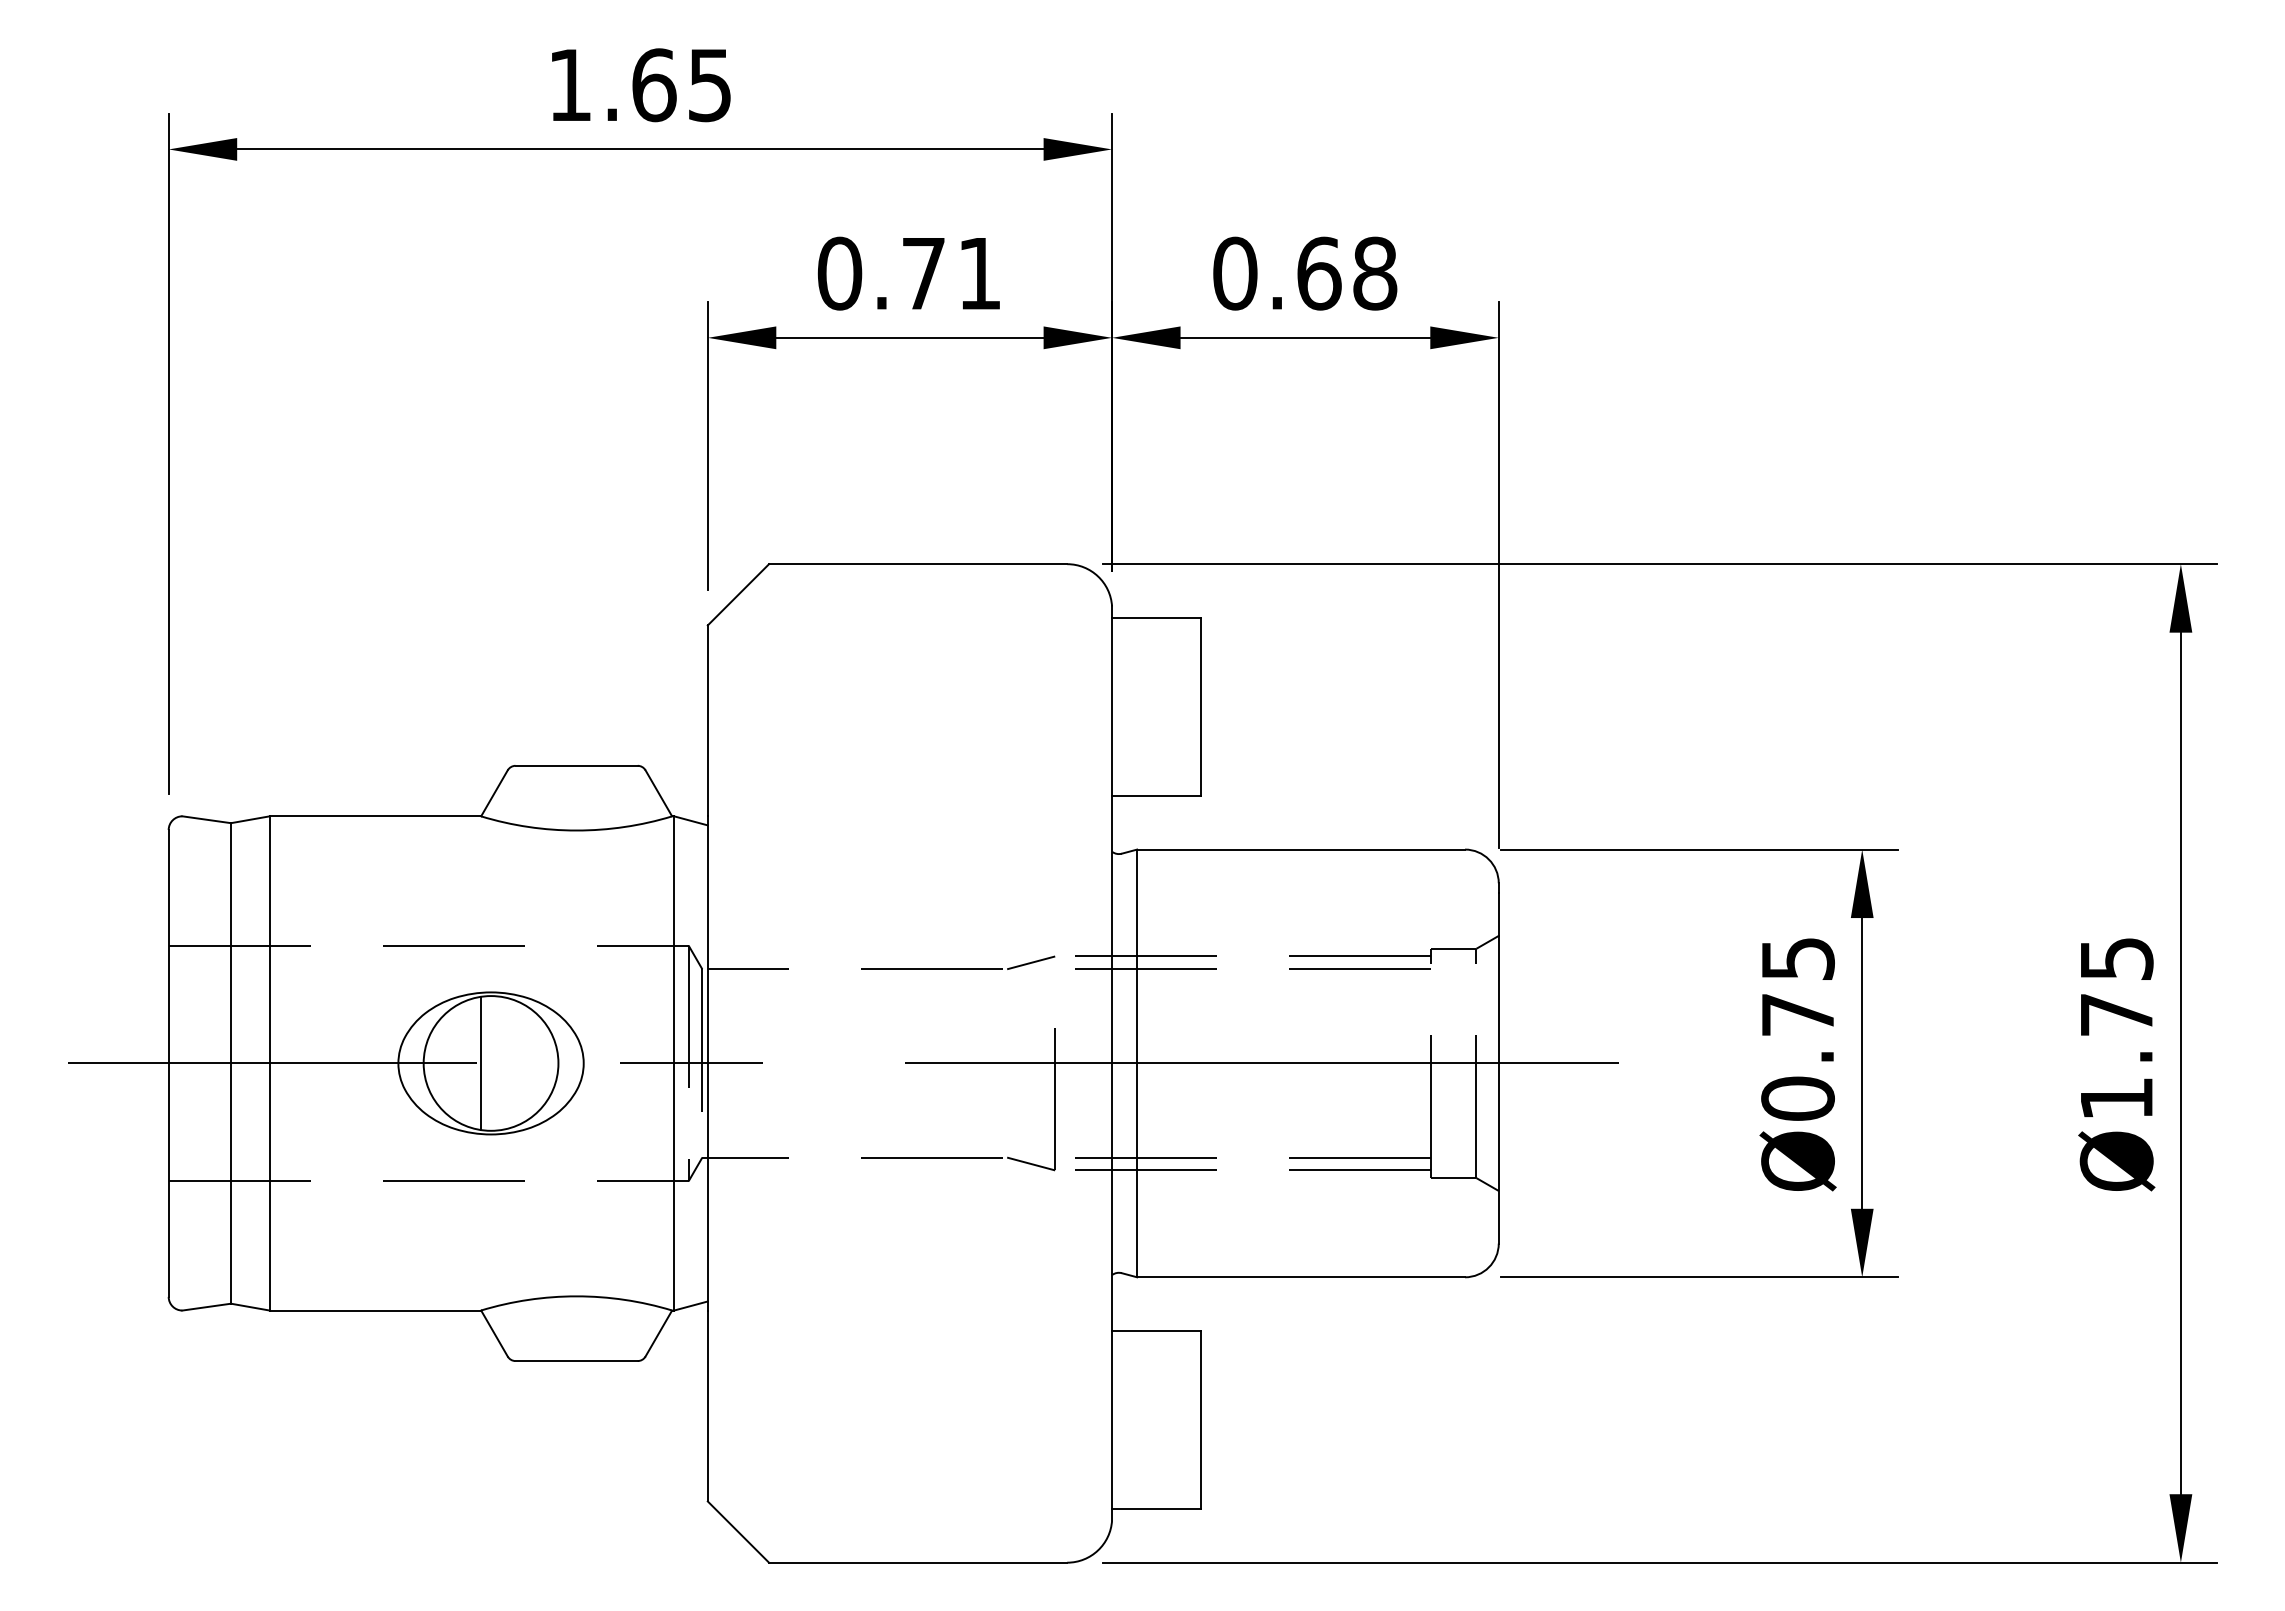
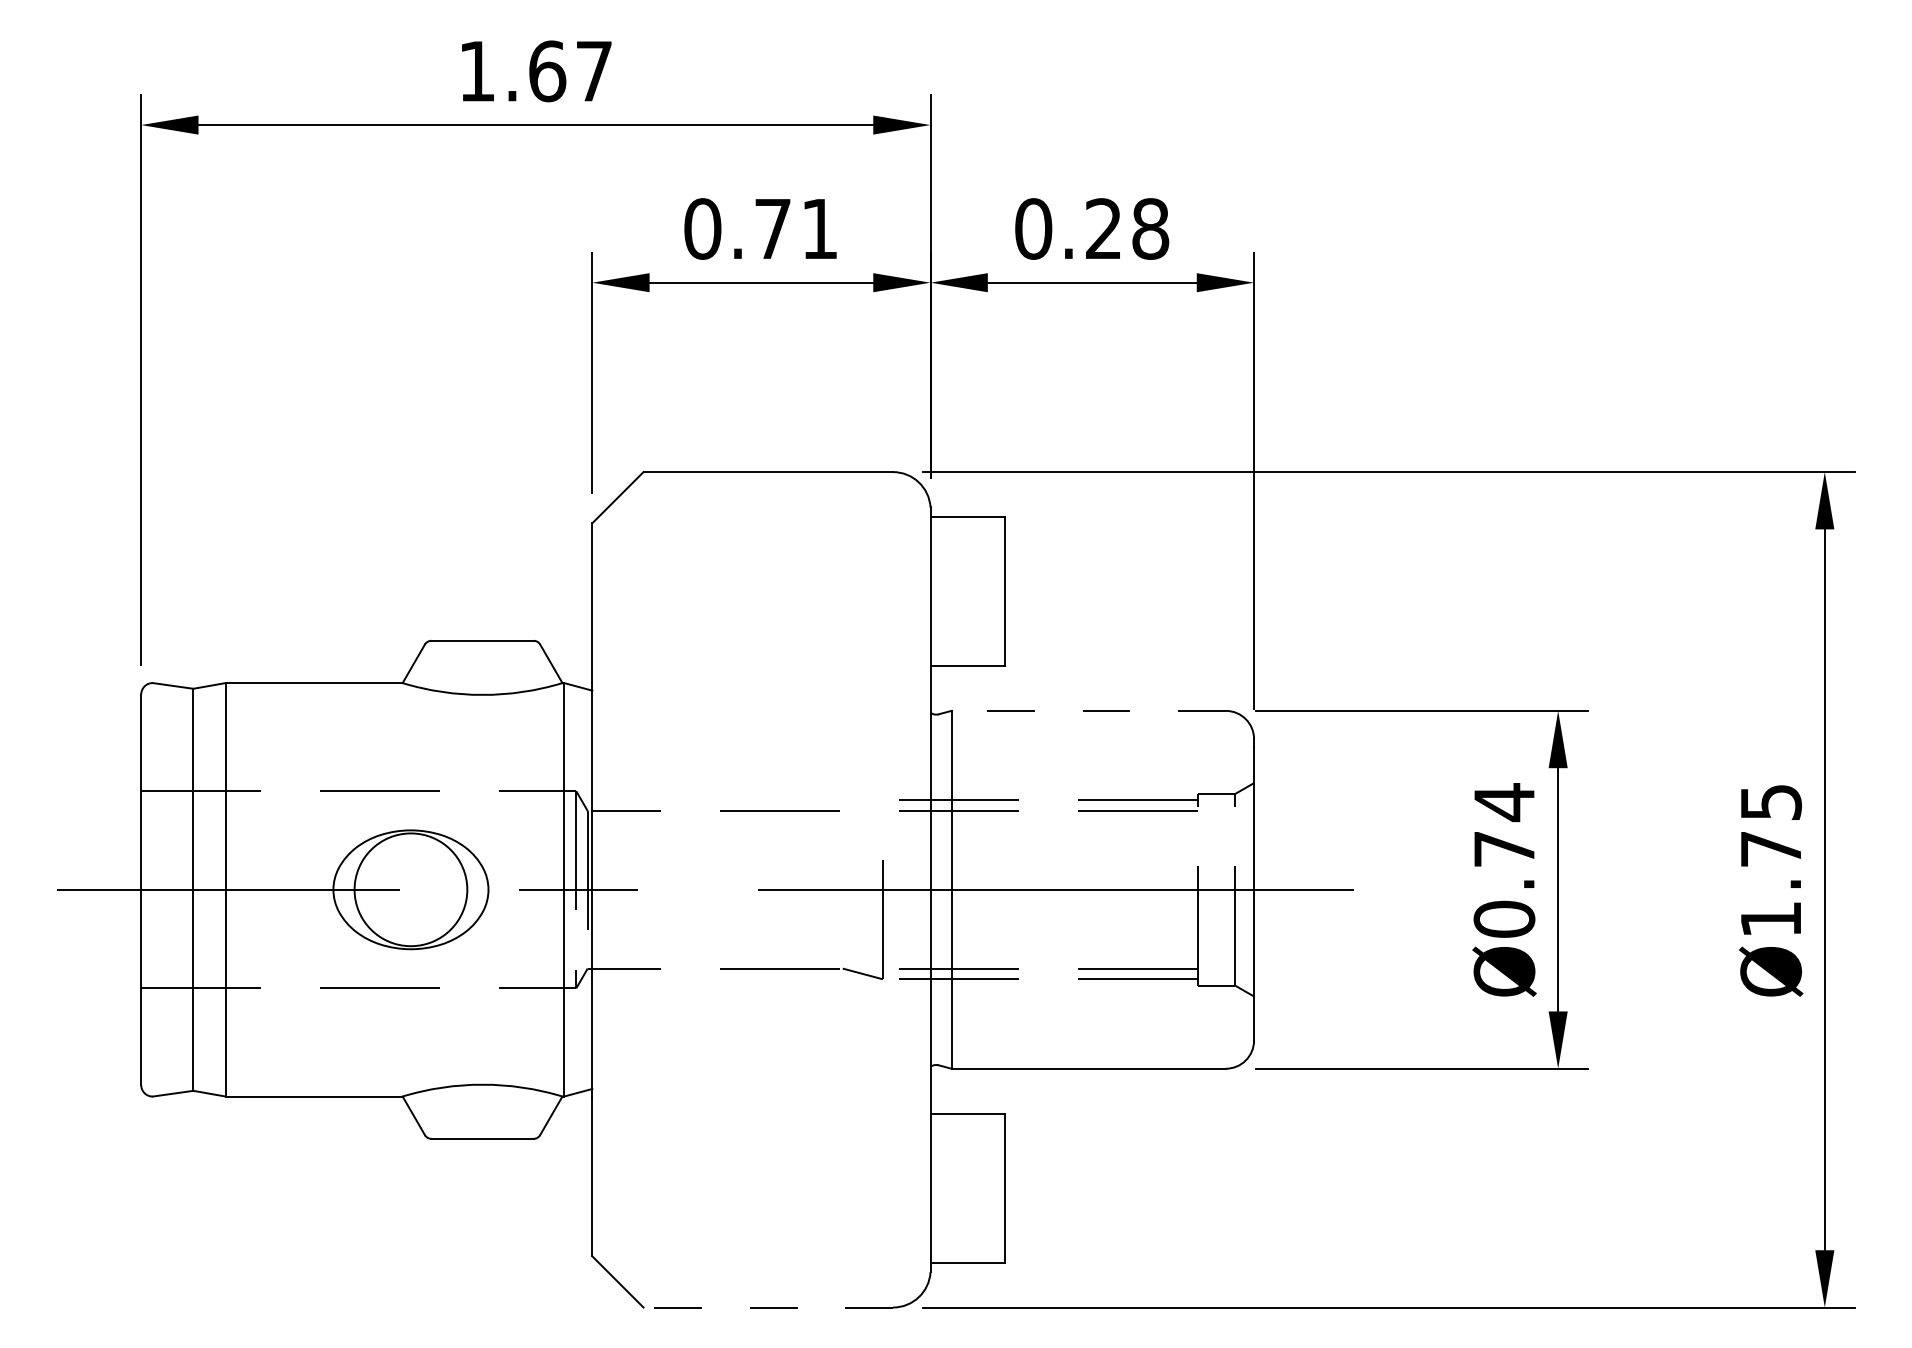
text: (709, 85) -> (593, 71), 1.65 -> 1.67
text: (1318, 273) -> (1103, 228), 0.68 -> 0.28
line: (1300, 849) -> (1088, 710), solid -> dashed
text: (1798, 959) -> (1504, 802), Ø0.75 -> Ø0.74
line: (1030, 962) -> (862, 805), removed
line: (480, 1063) -> (402, 889), removed
line: (918, 1562) -> (768, 1307), solid -> dashed

